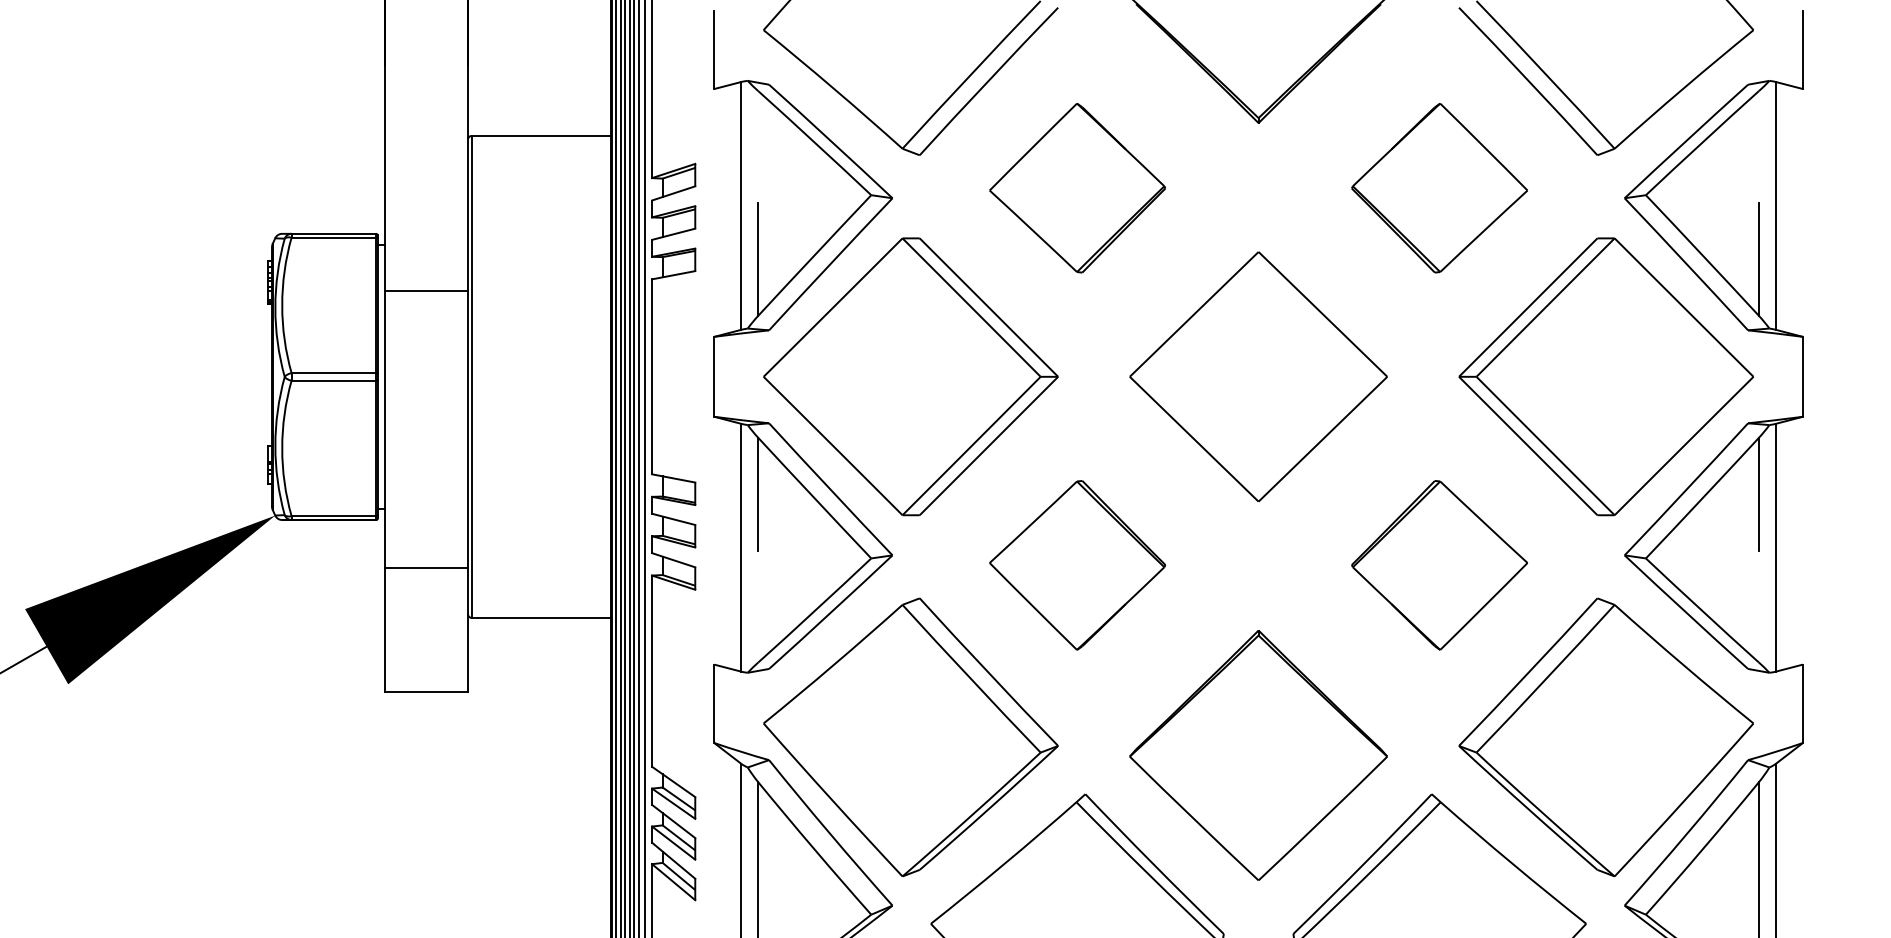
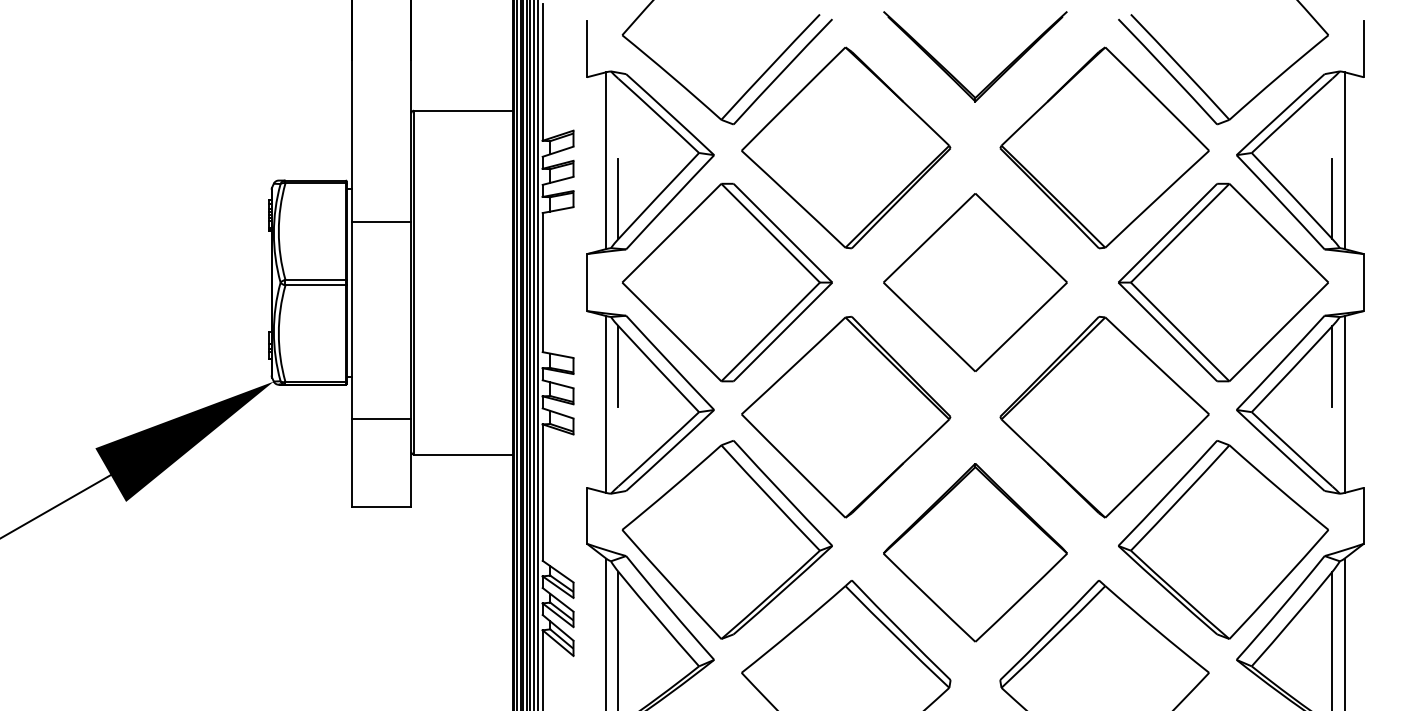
part: (1077, 187) -> (846, 147), size x1.67
part: (1439, 187) -> (1104, 147), size x1.67
part: (1077, 564) -> (846, 416), size x1.67
part: (1439, 564) -> (1104, 416), size x1.67

